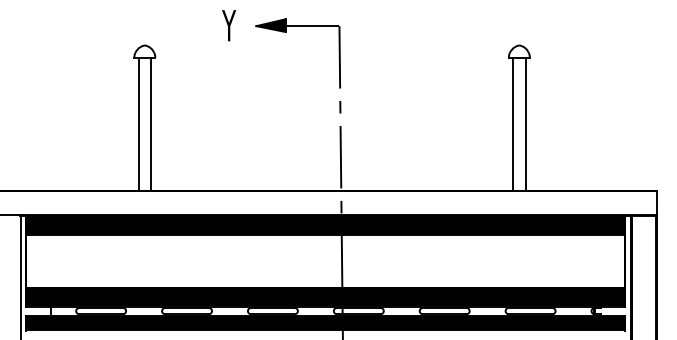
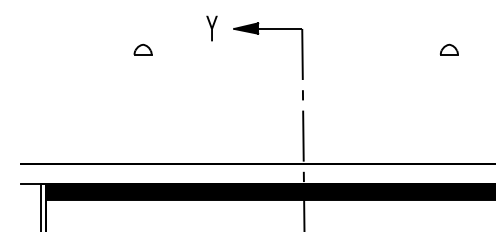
line: (138, 123) -> (137, 108), removed
line: (151, 123) -> (148, 108), removed
line: (513, 123) -> (444, 108), removed
line: (525, 123) -> (454, 108), removed

